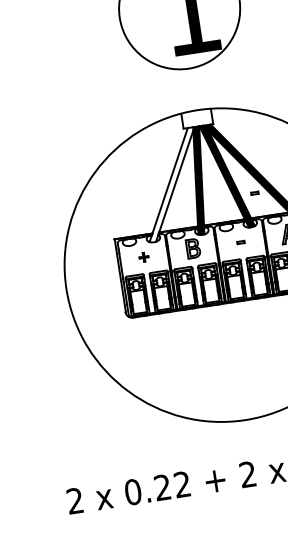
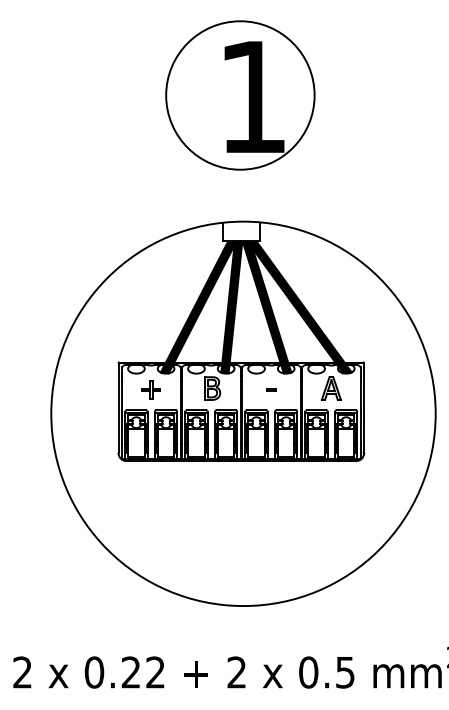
fill: (171, 185) -> (197, 307), added
part: (254, 192) -> (297, 332), removed
part: (143, 257) -> (150, 389), size x1.67

